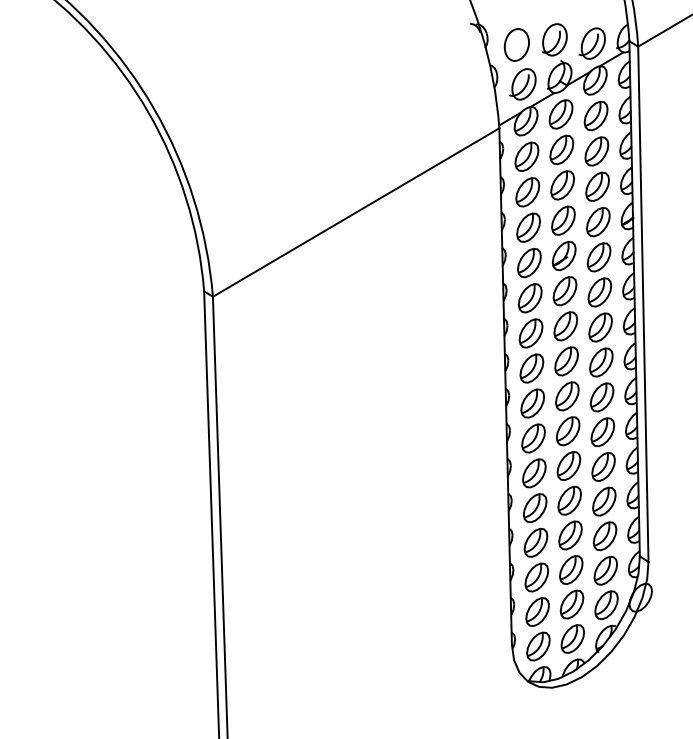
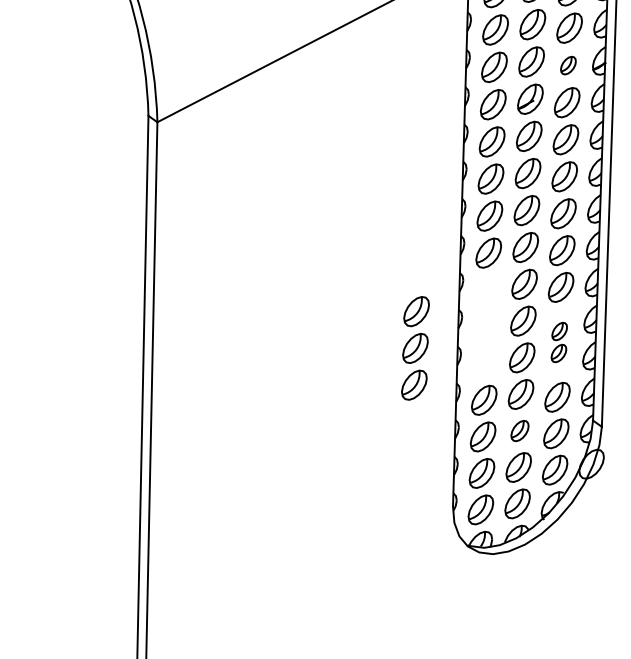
part: (598, 222) -> (568, 65), size x0.6
part: (534, 473) -> (415, 348), moved
part: (603, 484) -> (558, 342), size x0.6
part: (571, 569) -> (520, 430), size x0.7

